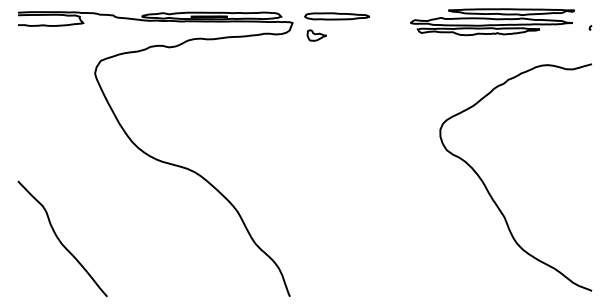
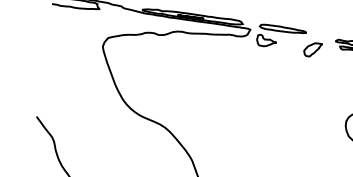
part: (316, 35) -> (266, 41), size x1.43
part: (381, 38) -> (312, 49), added

